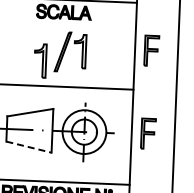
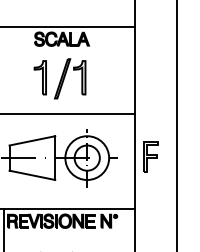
part: (151, 50) -> (150, 73), removed
part: (39, 60) -> (39, 77), moved
line: (29, 147) -> (32, 175), dashed -> solid

